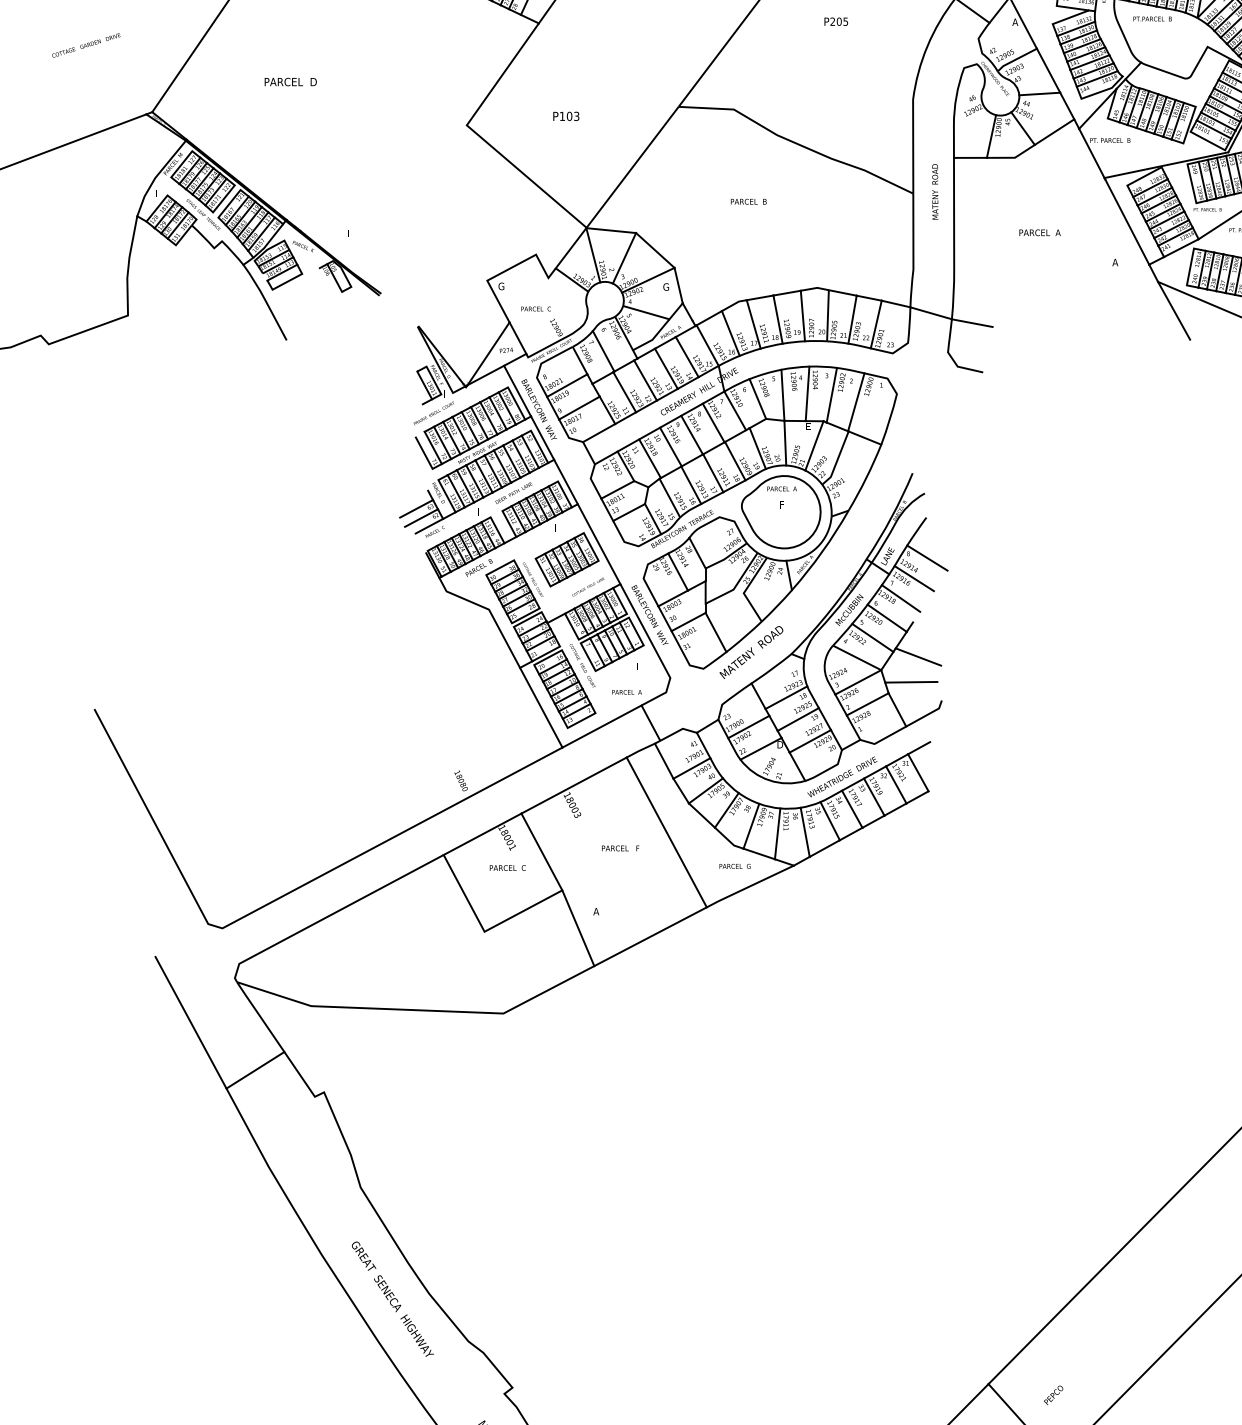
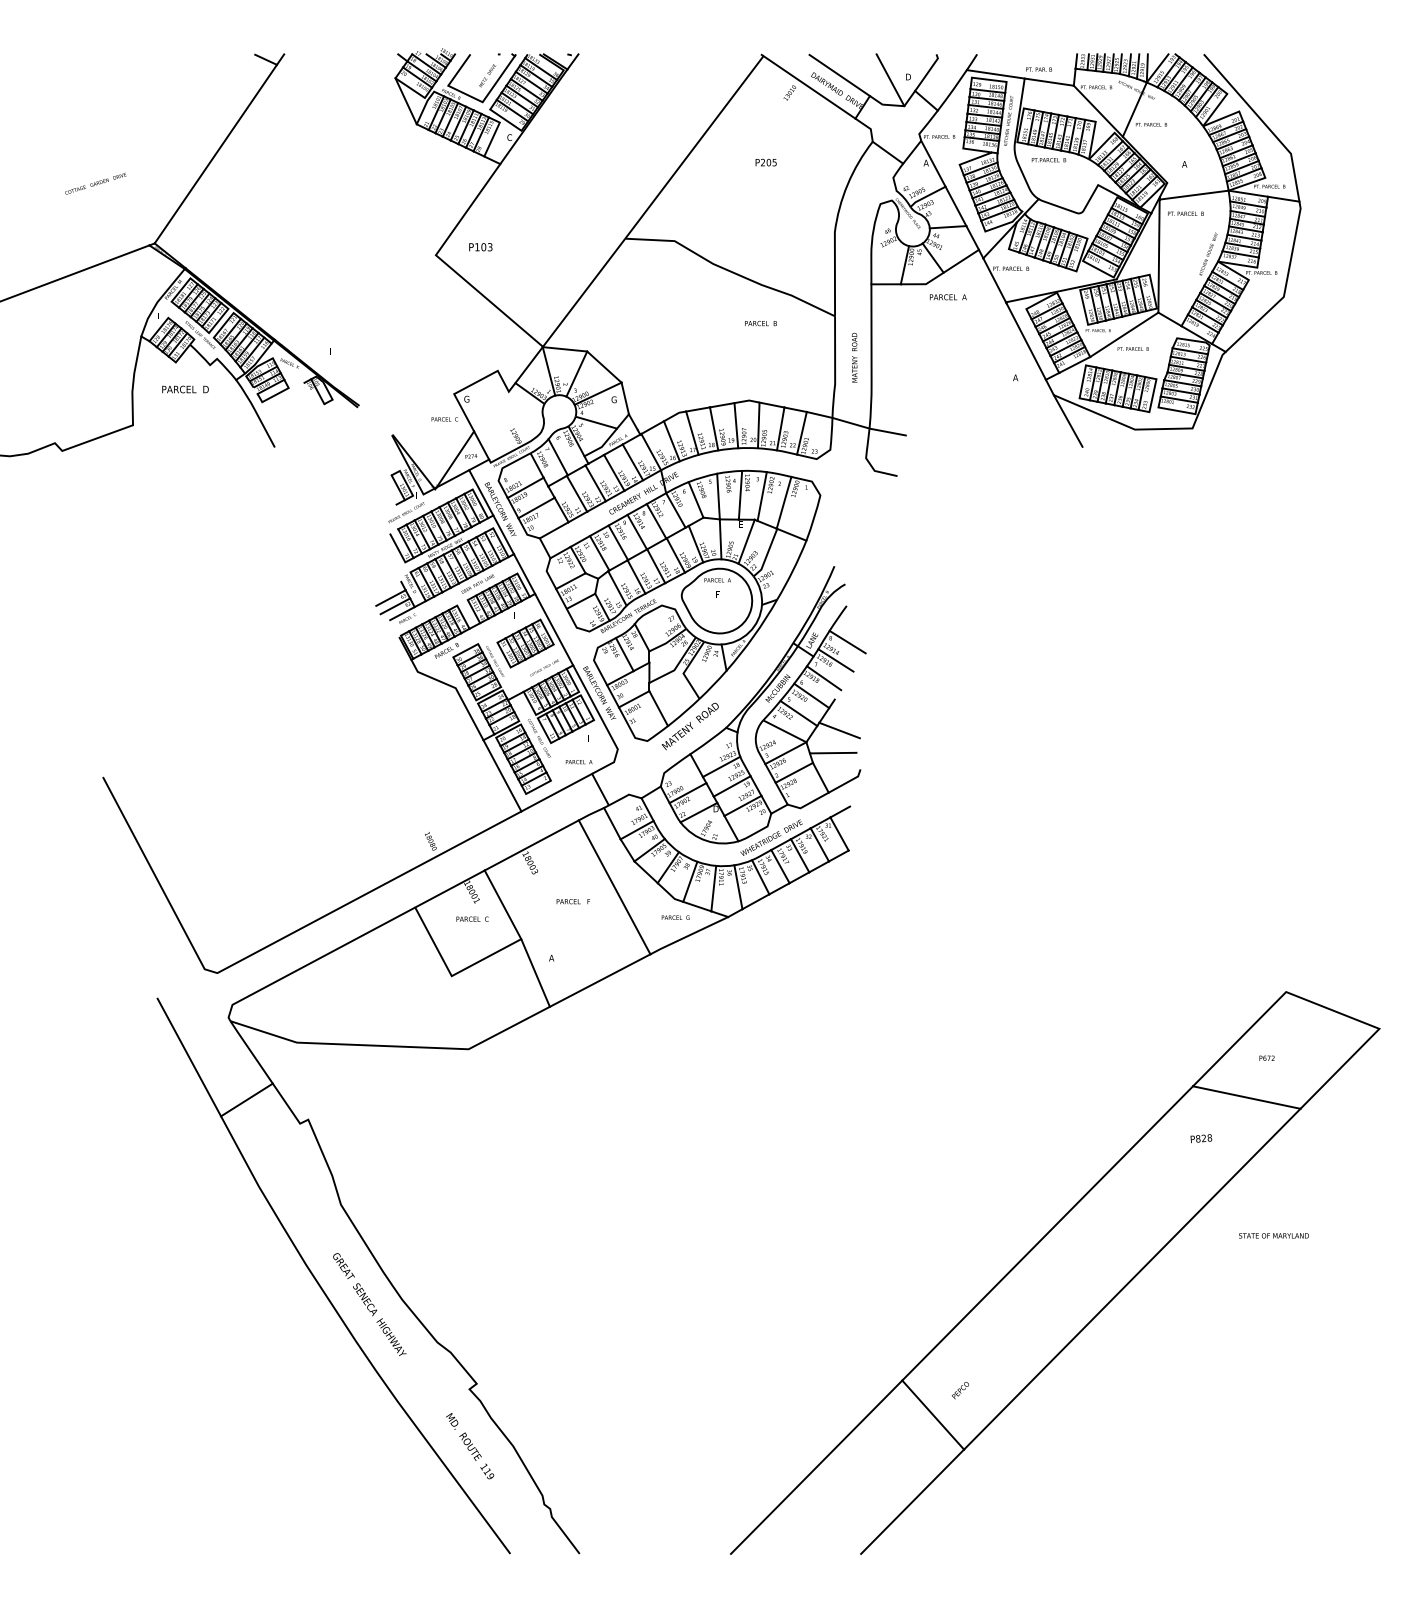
text: (290, 82) -> (185, 389), moved
text: (565, 116) -> (480, 247), moved
text: (935, 191) -> (854, 357), moved
text: (748, 201) -> (760, 323), moved
text: (1039, 233) -> (947, 297), moved
text: (535, 309) -> (444, 419), moved

